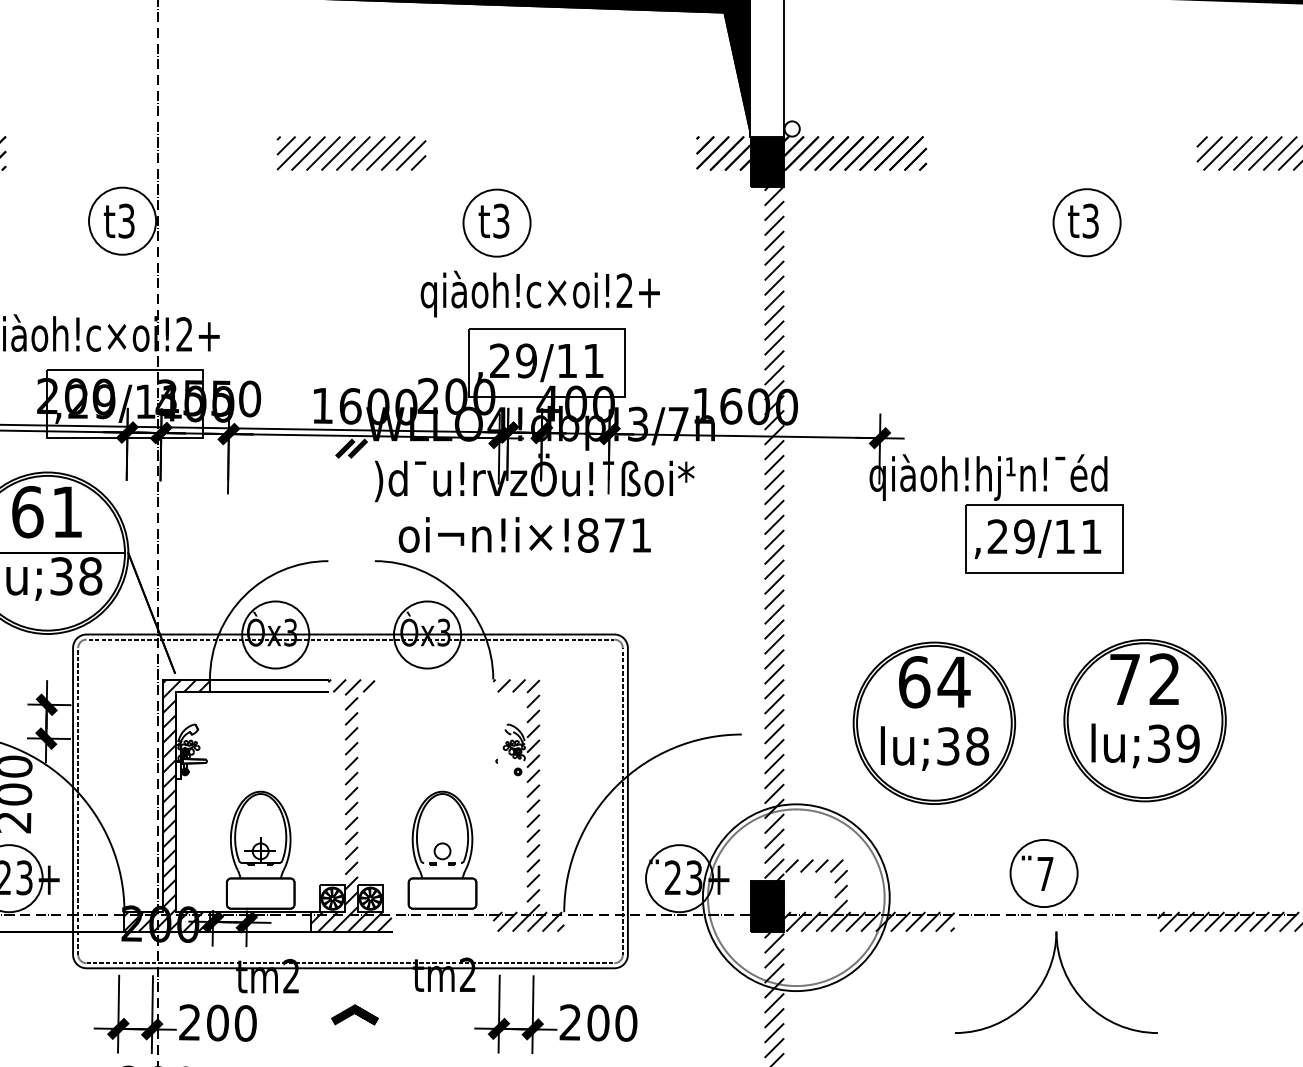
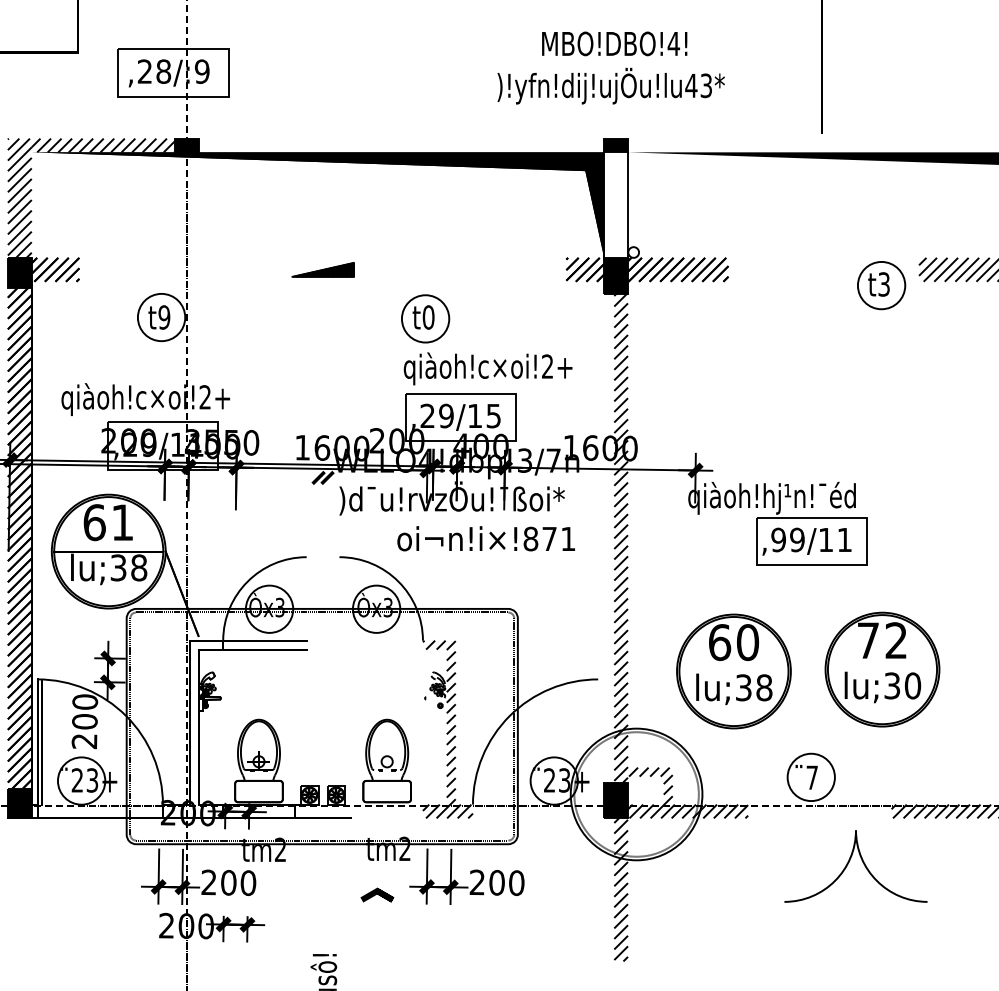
part: (350, 153) -> (322, 269), size x0.6
text: (126, 221) -> (164, 317), t3 -> t9
text: (501, 221) -> (428, 317), t3 -> t0
part: (1086, 222) -> (881, 285), moved
text: (539, 293) -> (487, 368), moved
text: (593, 361) -> (493, 416), ,29/11 -> ,29/15
text: (523, 534) -> (485, 538), moved
text: (997, 536) -> (778, 539), ,29/11 -> ,99/11
text: (953, 682) -> (747, 642), 64 -> 60
text: (1187, 743) -> (912, 685), lu;39 -> lu;30
hatch: (166, 805) -> (192, 729), removed
hatch: (350, 805) -> (322, 729), removed
part: (1047, 977) -> (849, 862), moved
line: (355, 1014) -> (377, 894), moved

